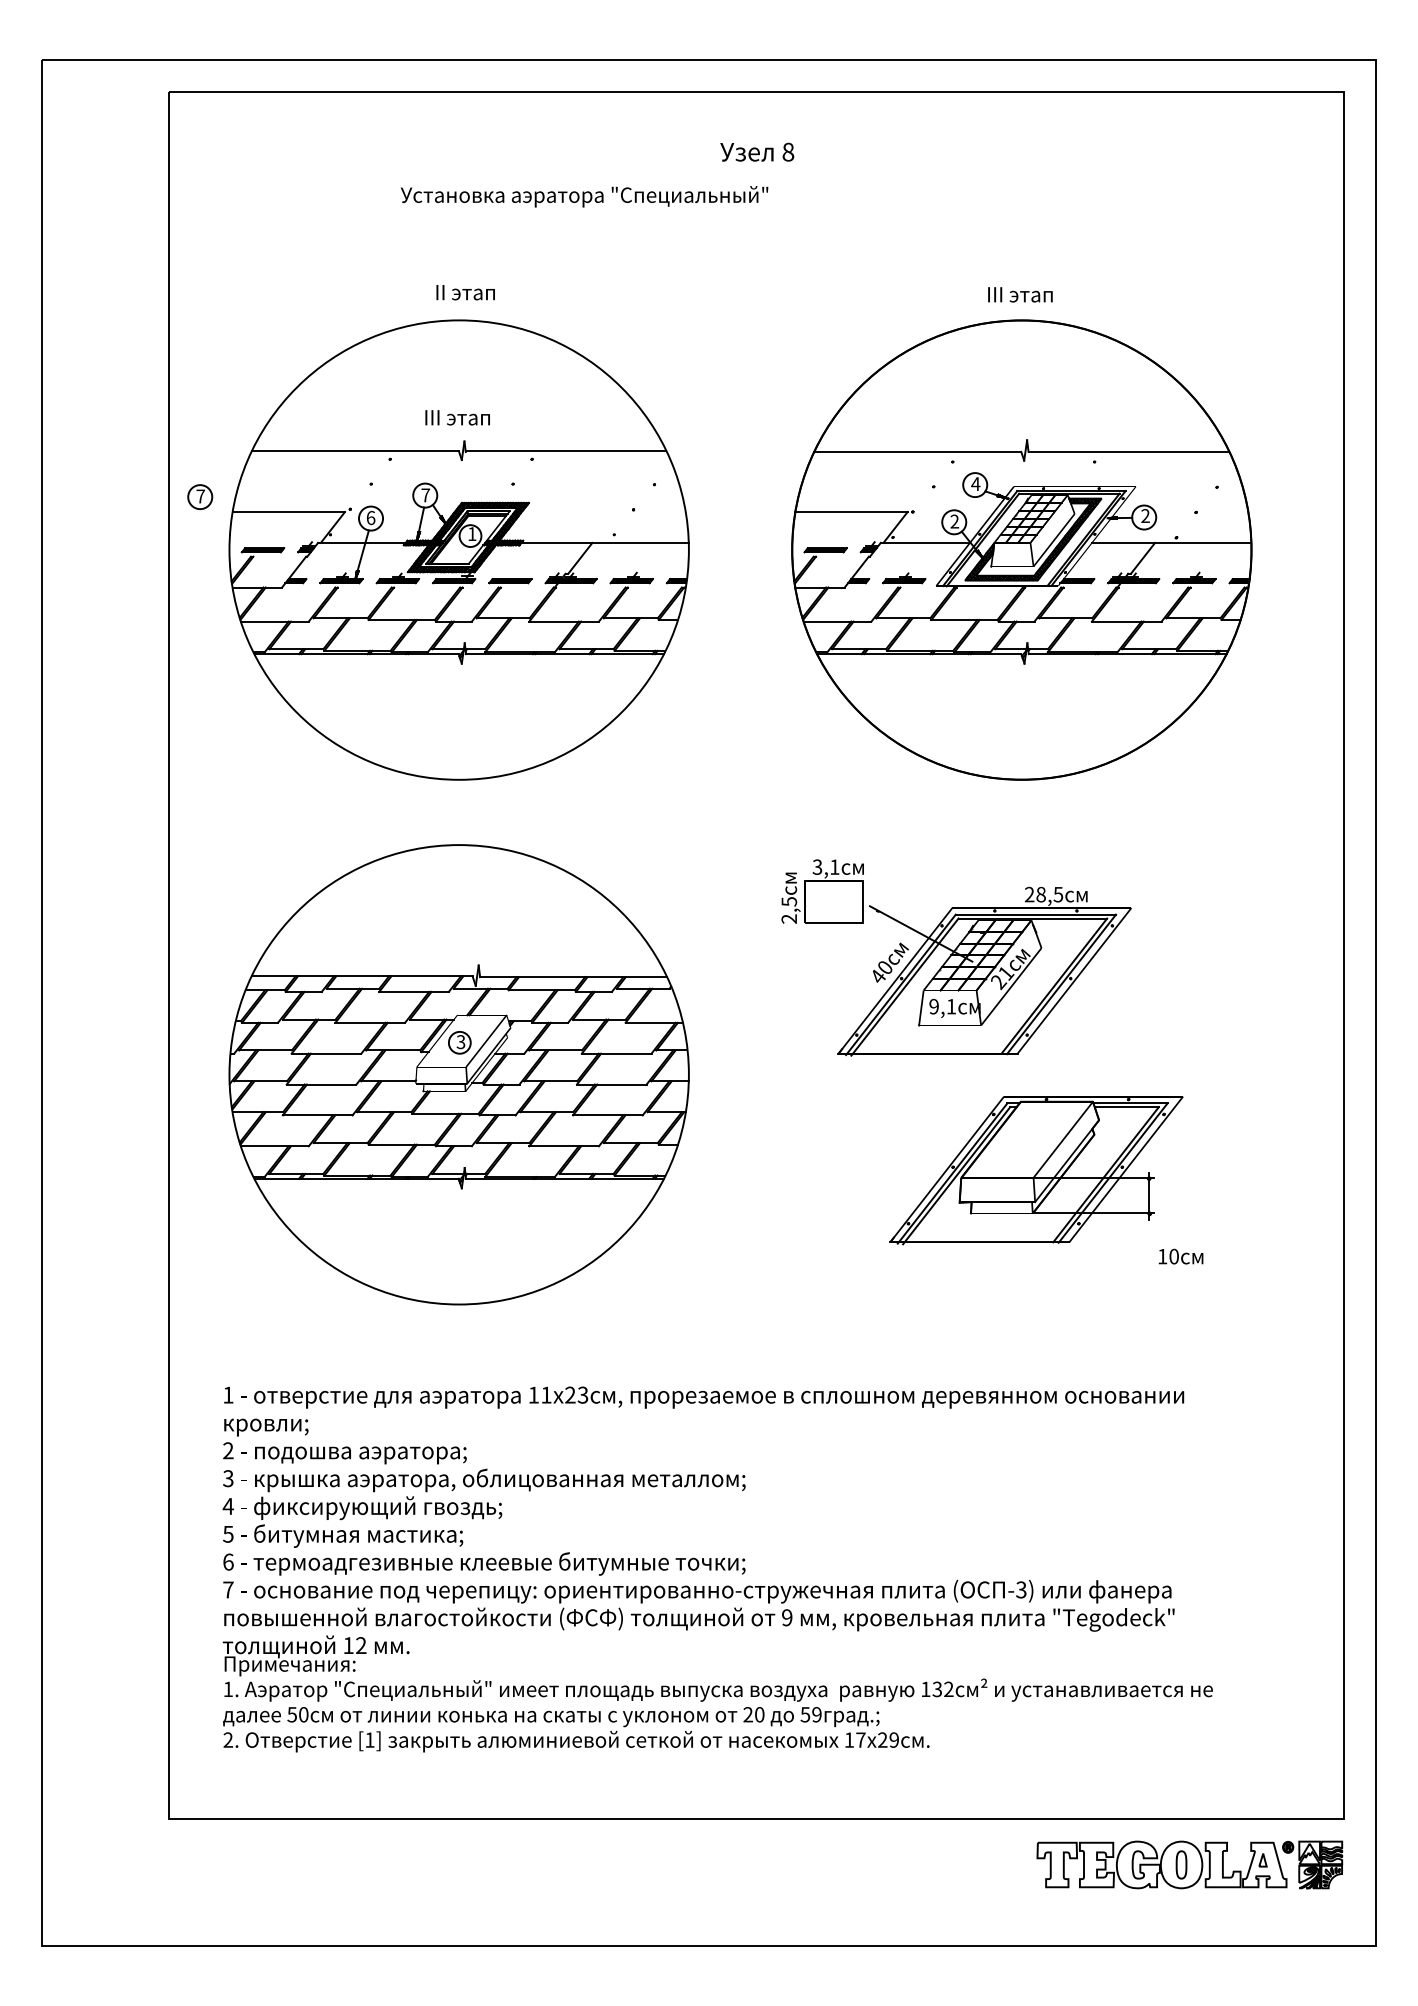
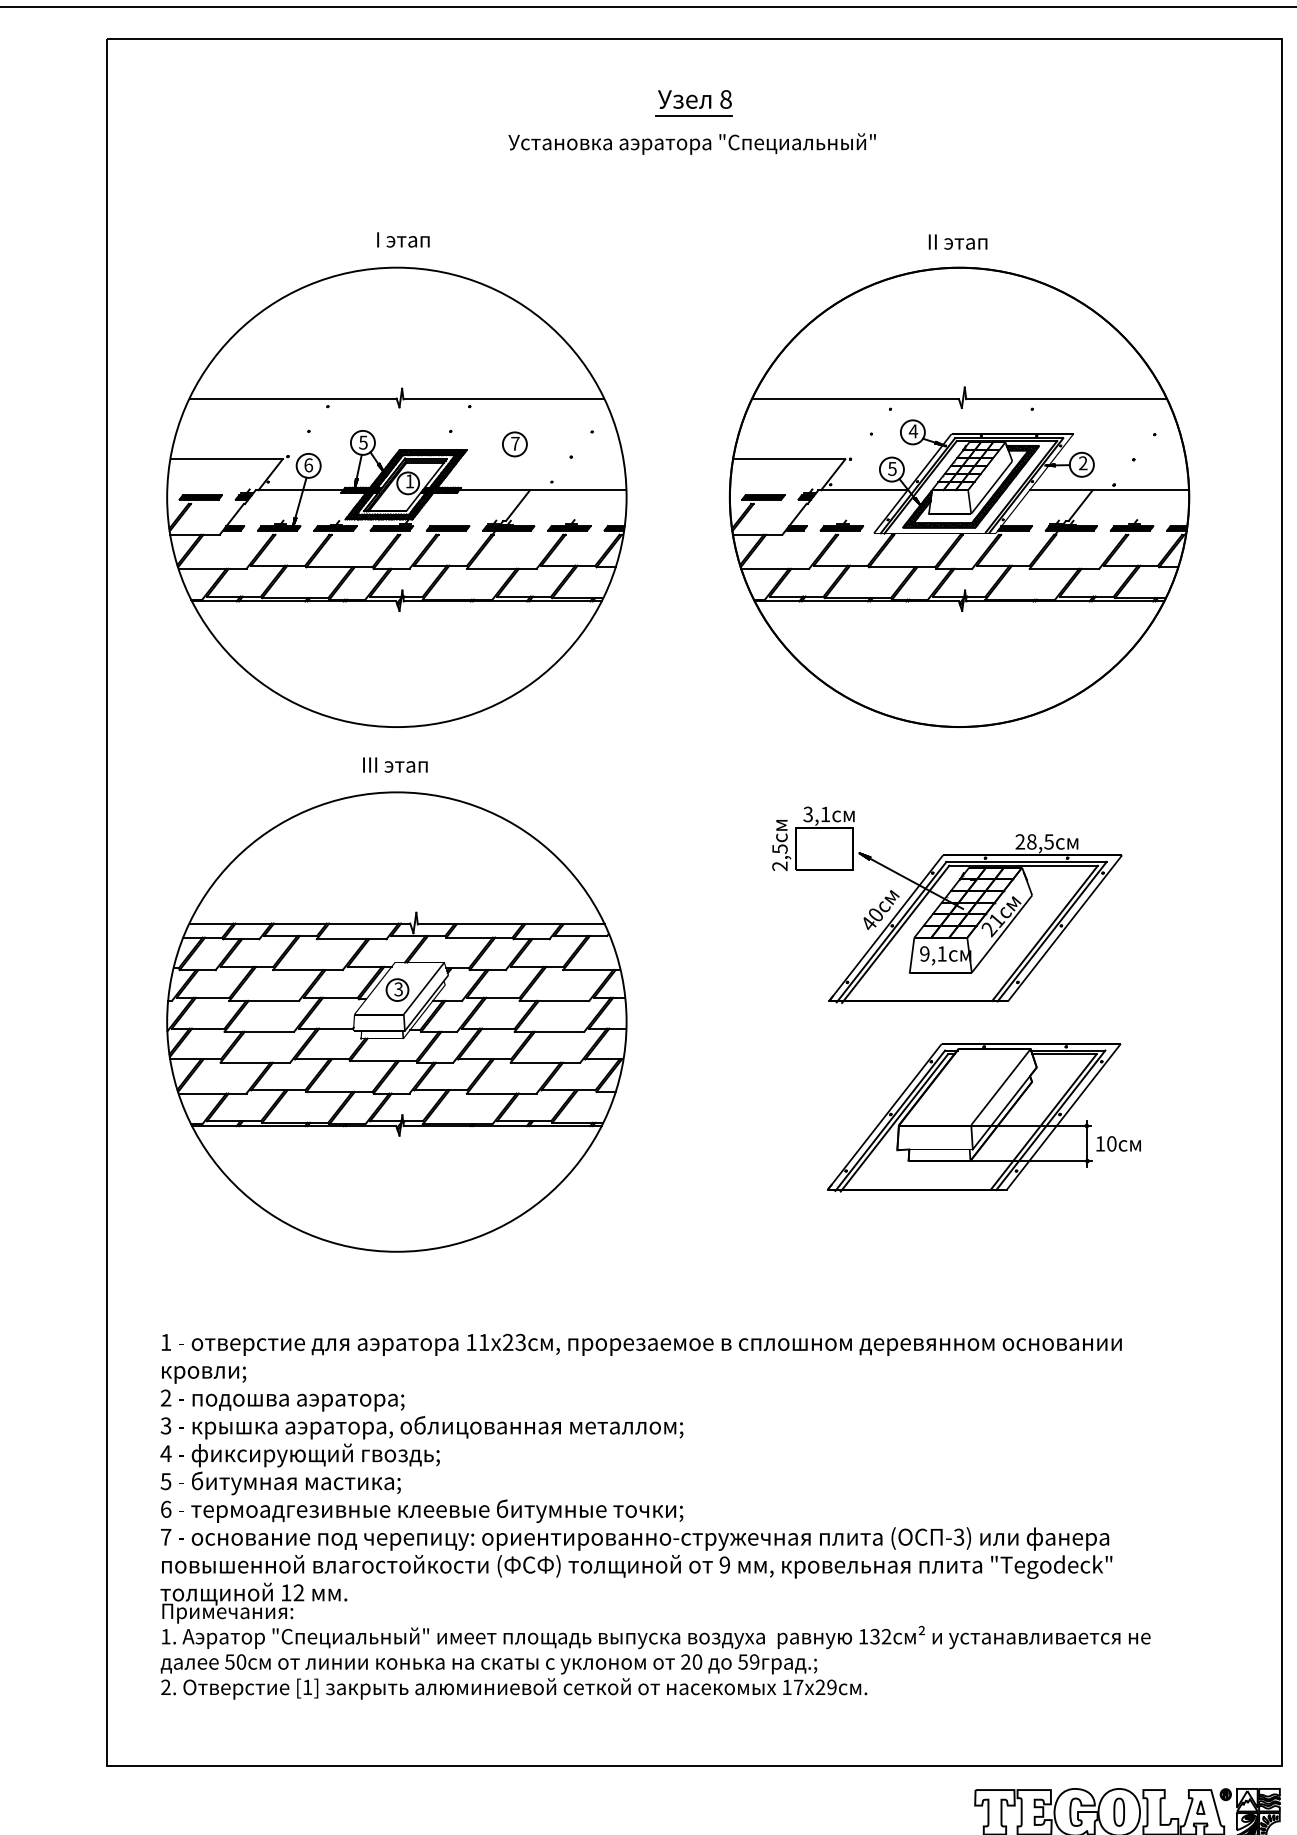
line: (756, 168) -> (694, 115), added
text: (584, 196) -> (692, 143), moved
text: (465, 292) -> (403, 239), II этап -> I этап
text: (1020, 294) -> (958, 241), III этап -> II этап
text: (457, 417) -> (395, 764), moved
text: (425, 495) -> (363, 442), 7 -> 5
part: (200, 496) -> (515, 443), moved
text: (954, 521) -> (892, 468), 2 -> 5
part: (956, 957) -> (947, 904), moved
text: (1180, 1256) -> (1118, 1143), moved

